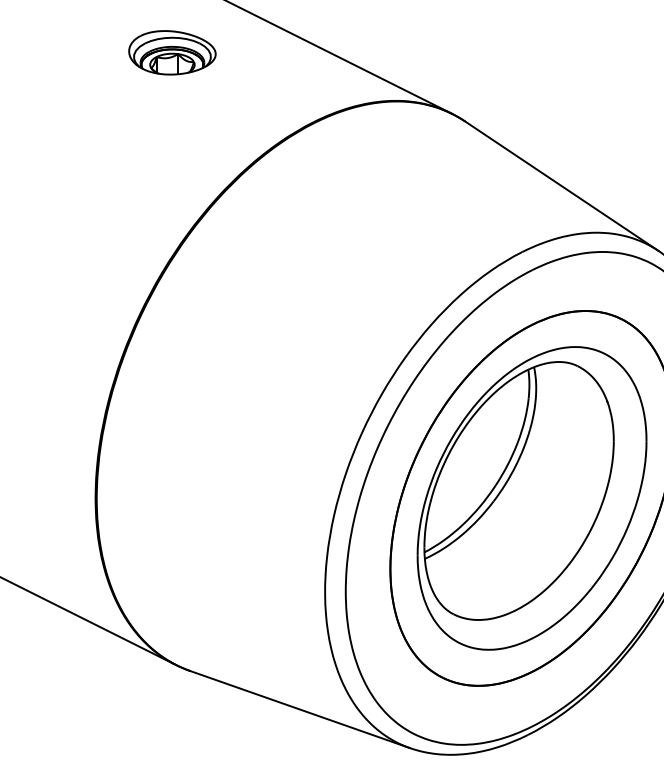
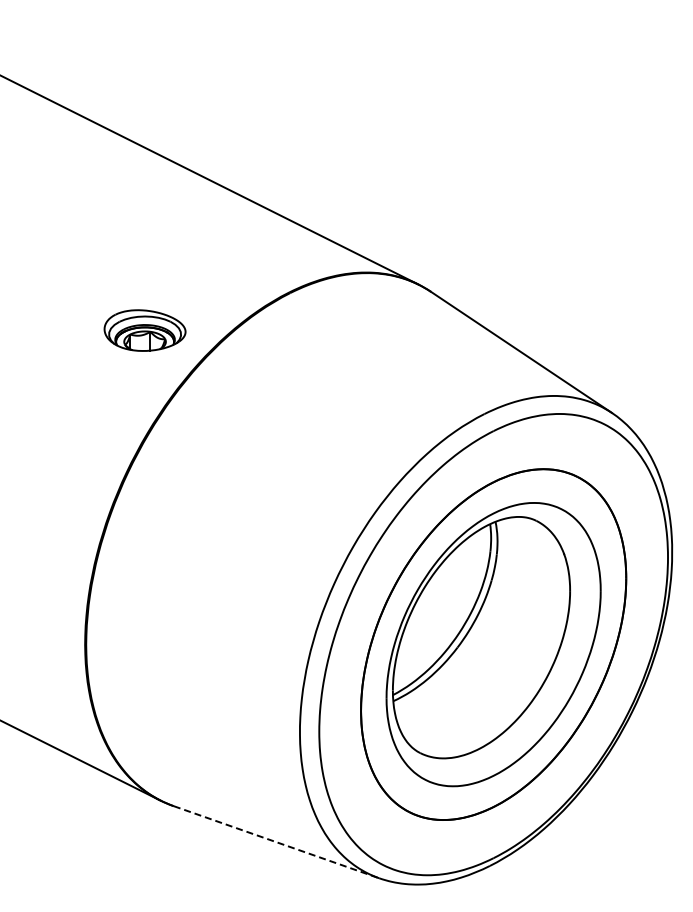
part: (171, 52) -> (144, 330), moved
line: (300, 709) -> (276, 842), solid -> dashed

